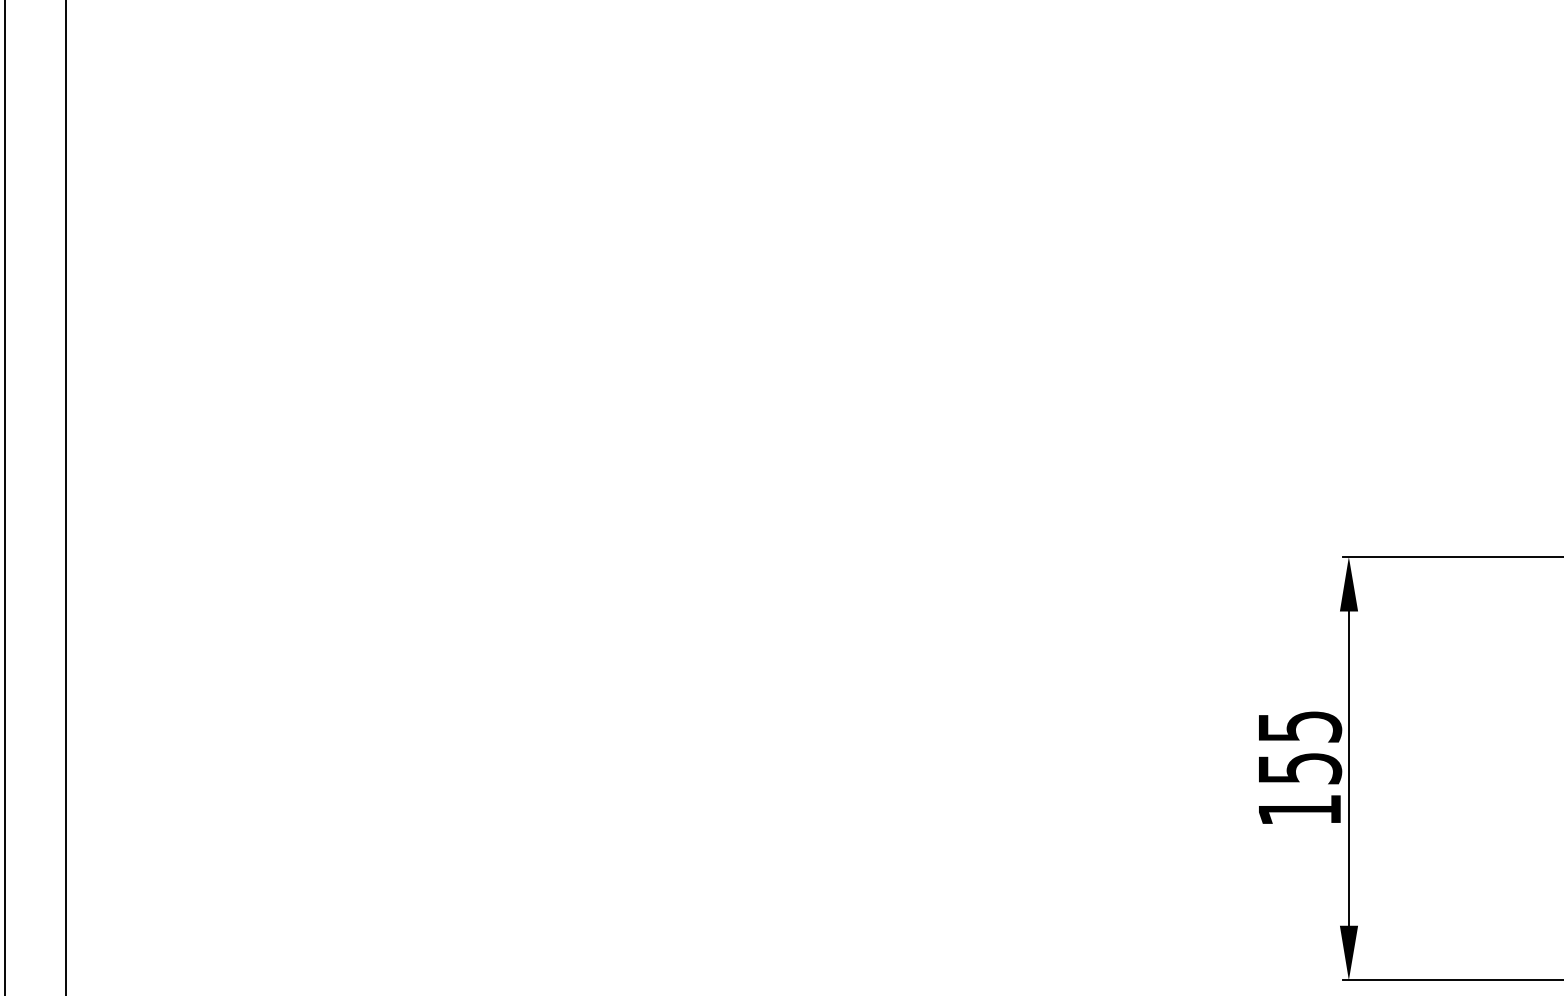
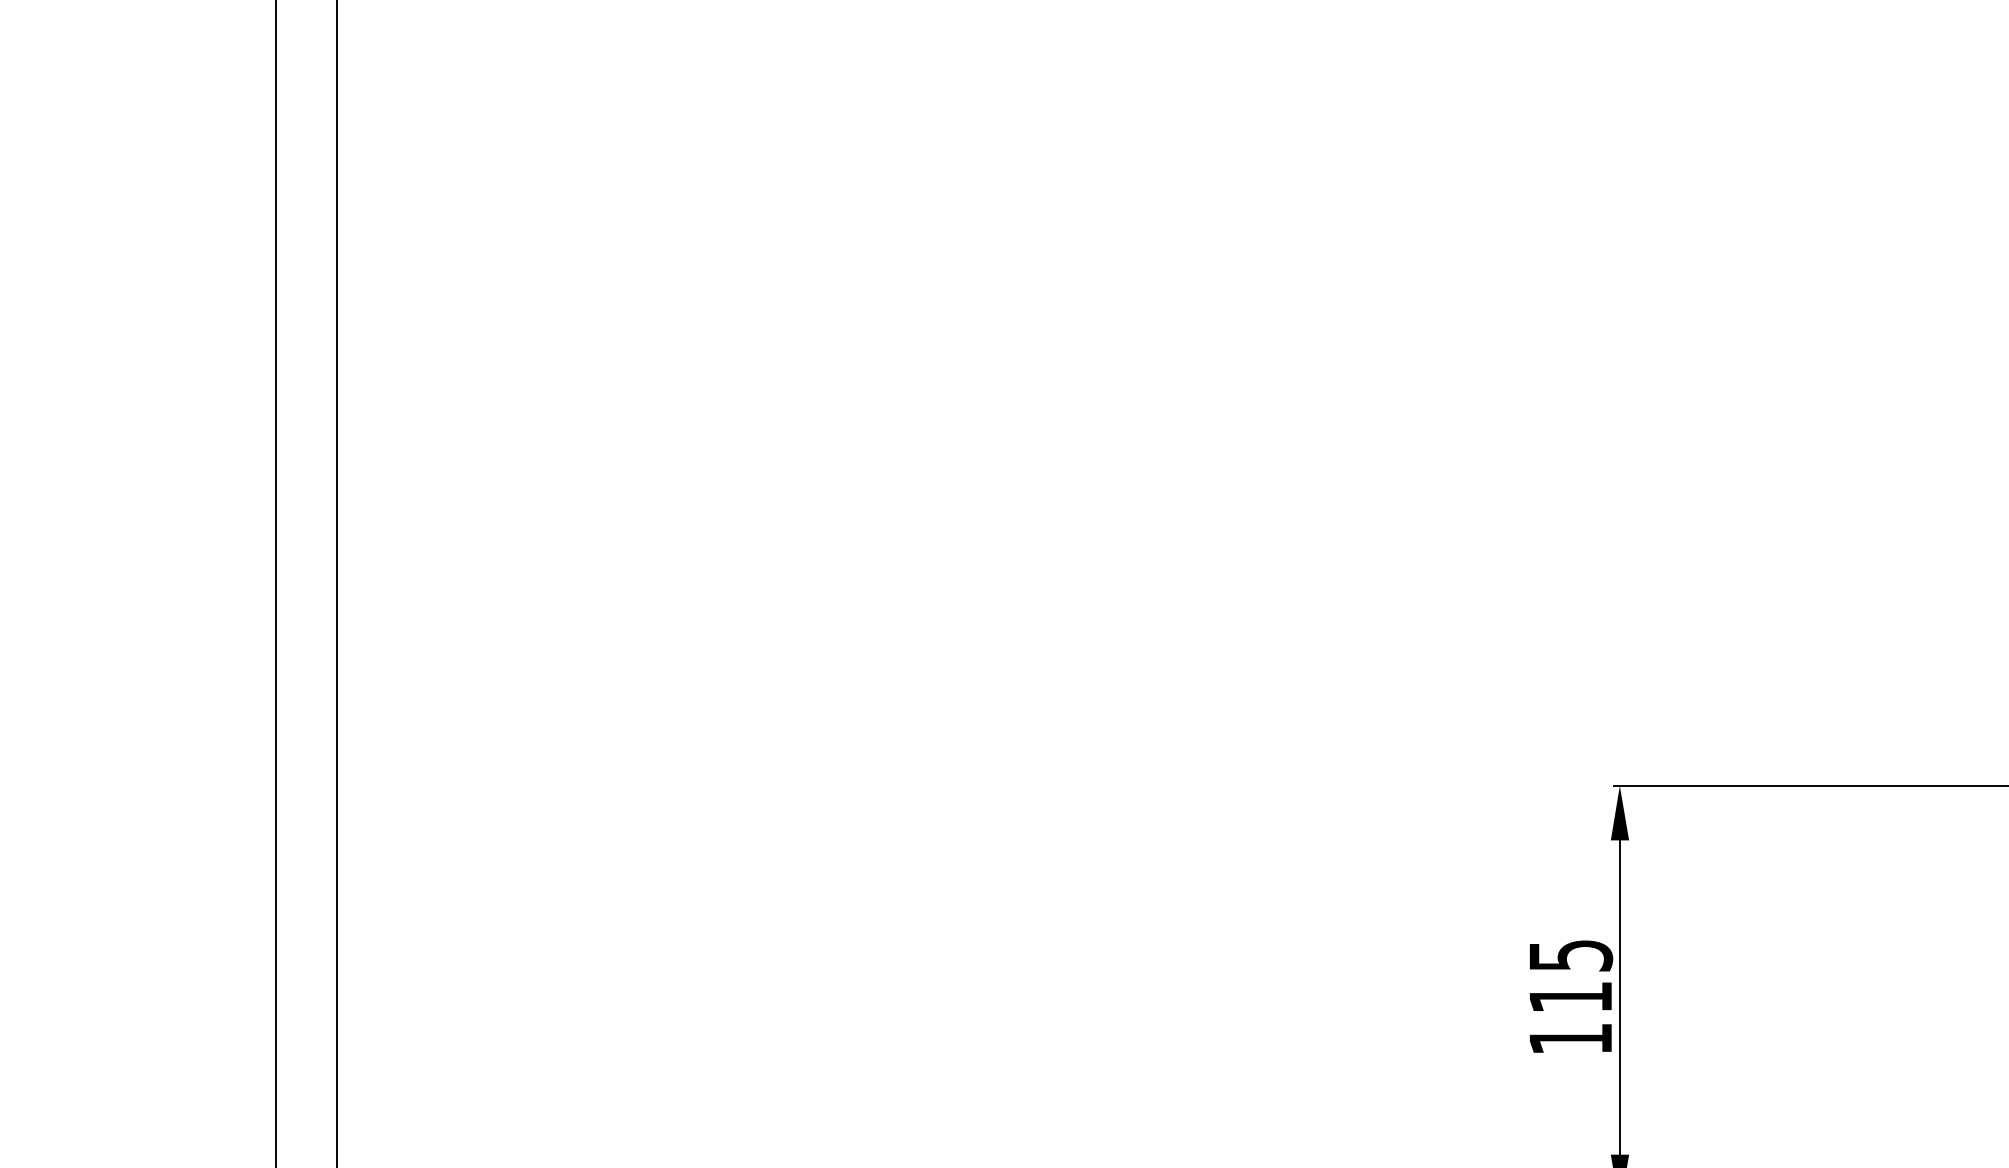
text: (1300, 768) -> (1571, 997), 155 -> 115

